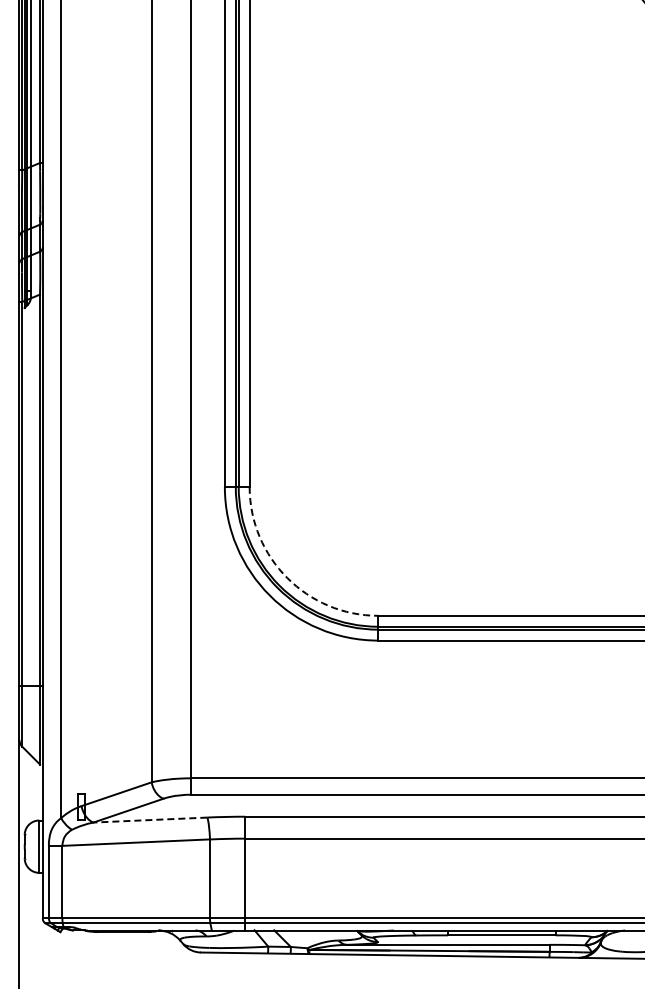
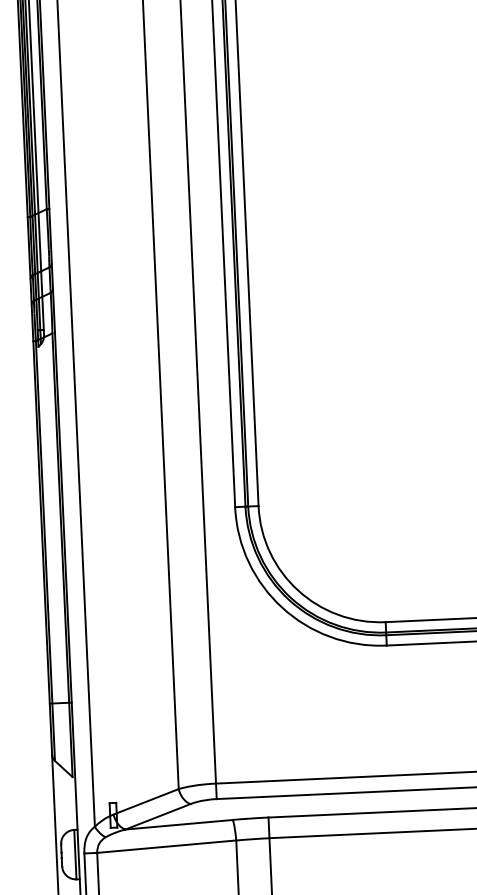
arc: (287, 578) -> (298, 590), dashed -> solid
line: (150, 820) -> (179, 825), dashed -> solid

